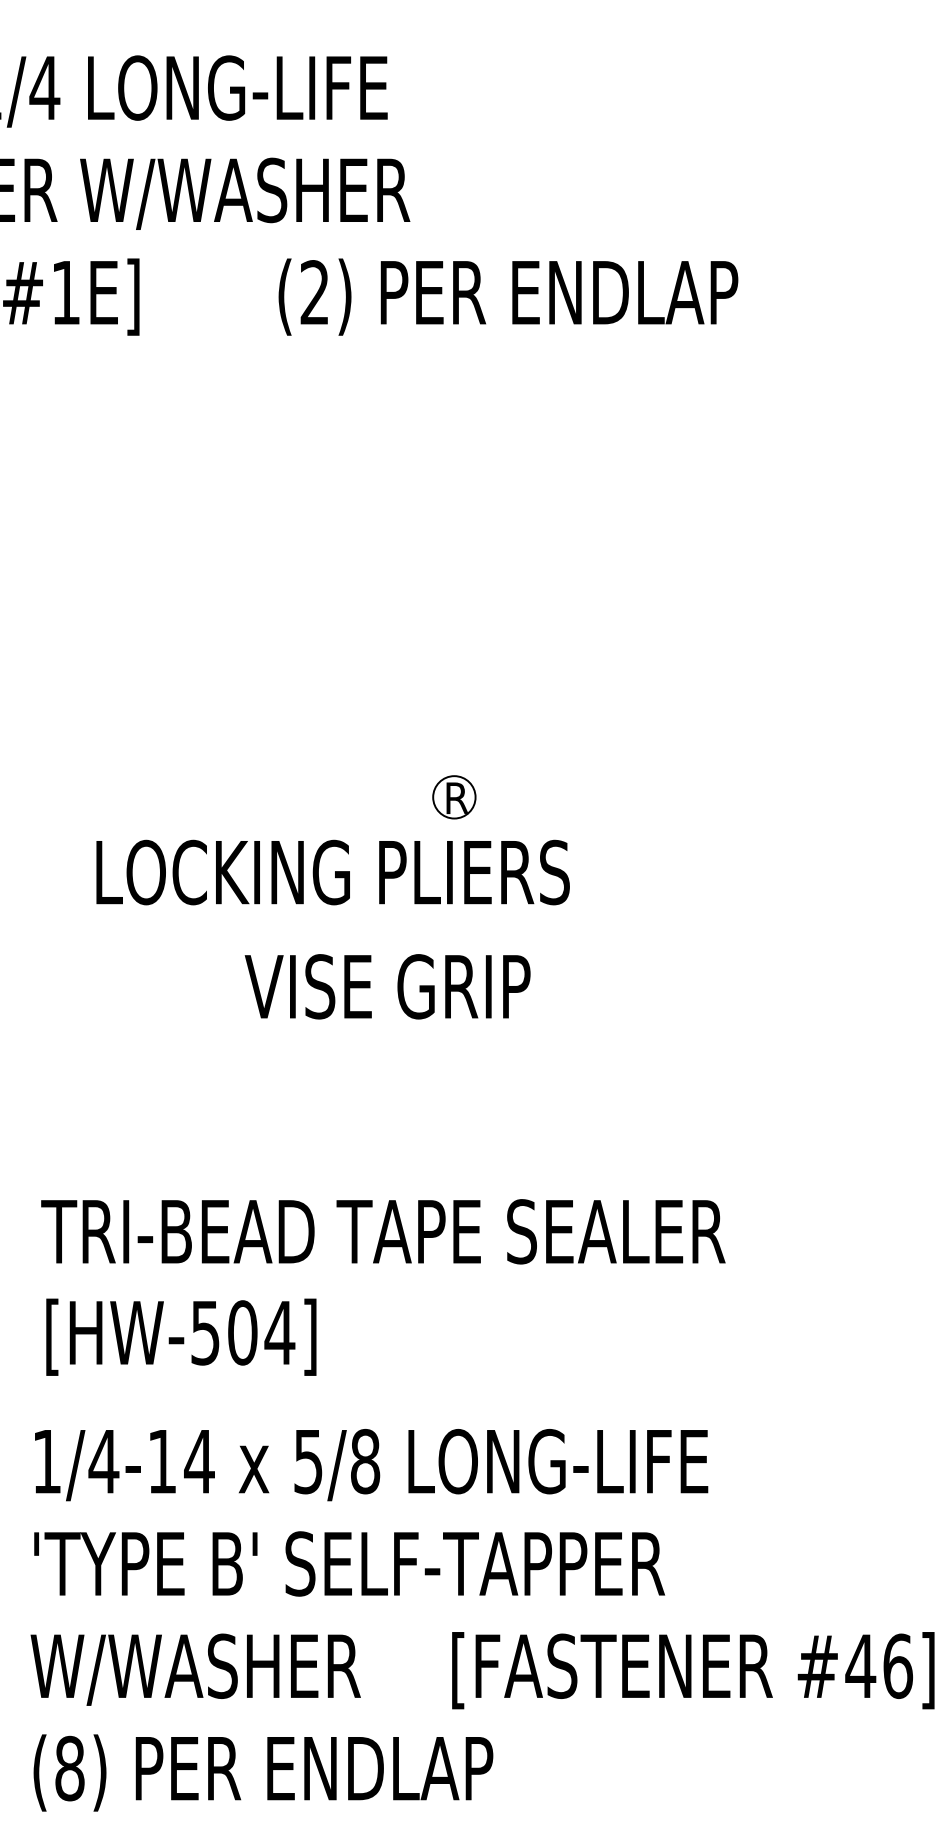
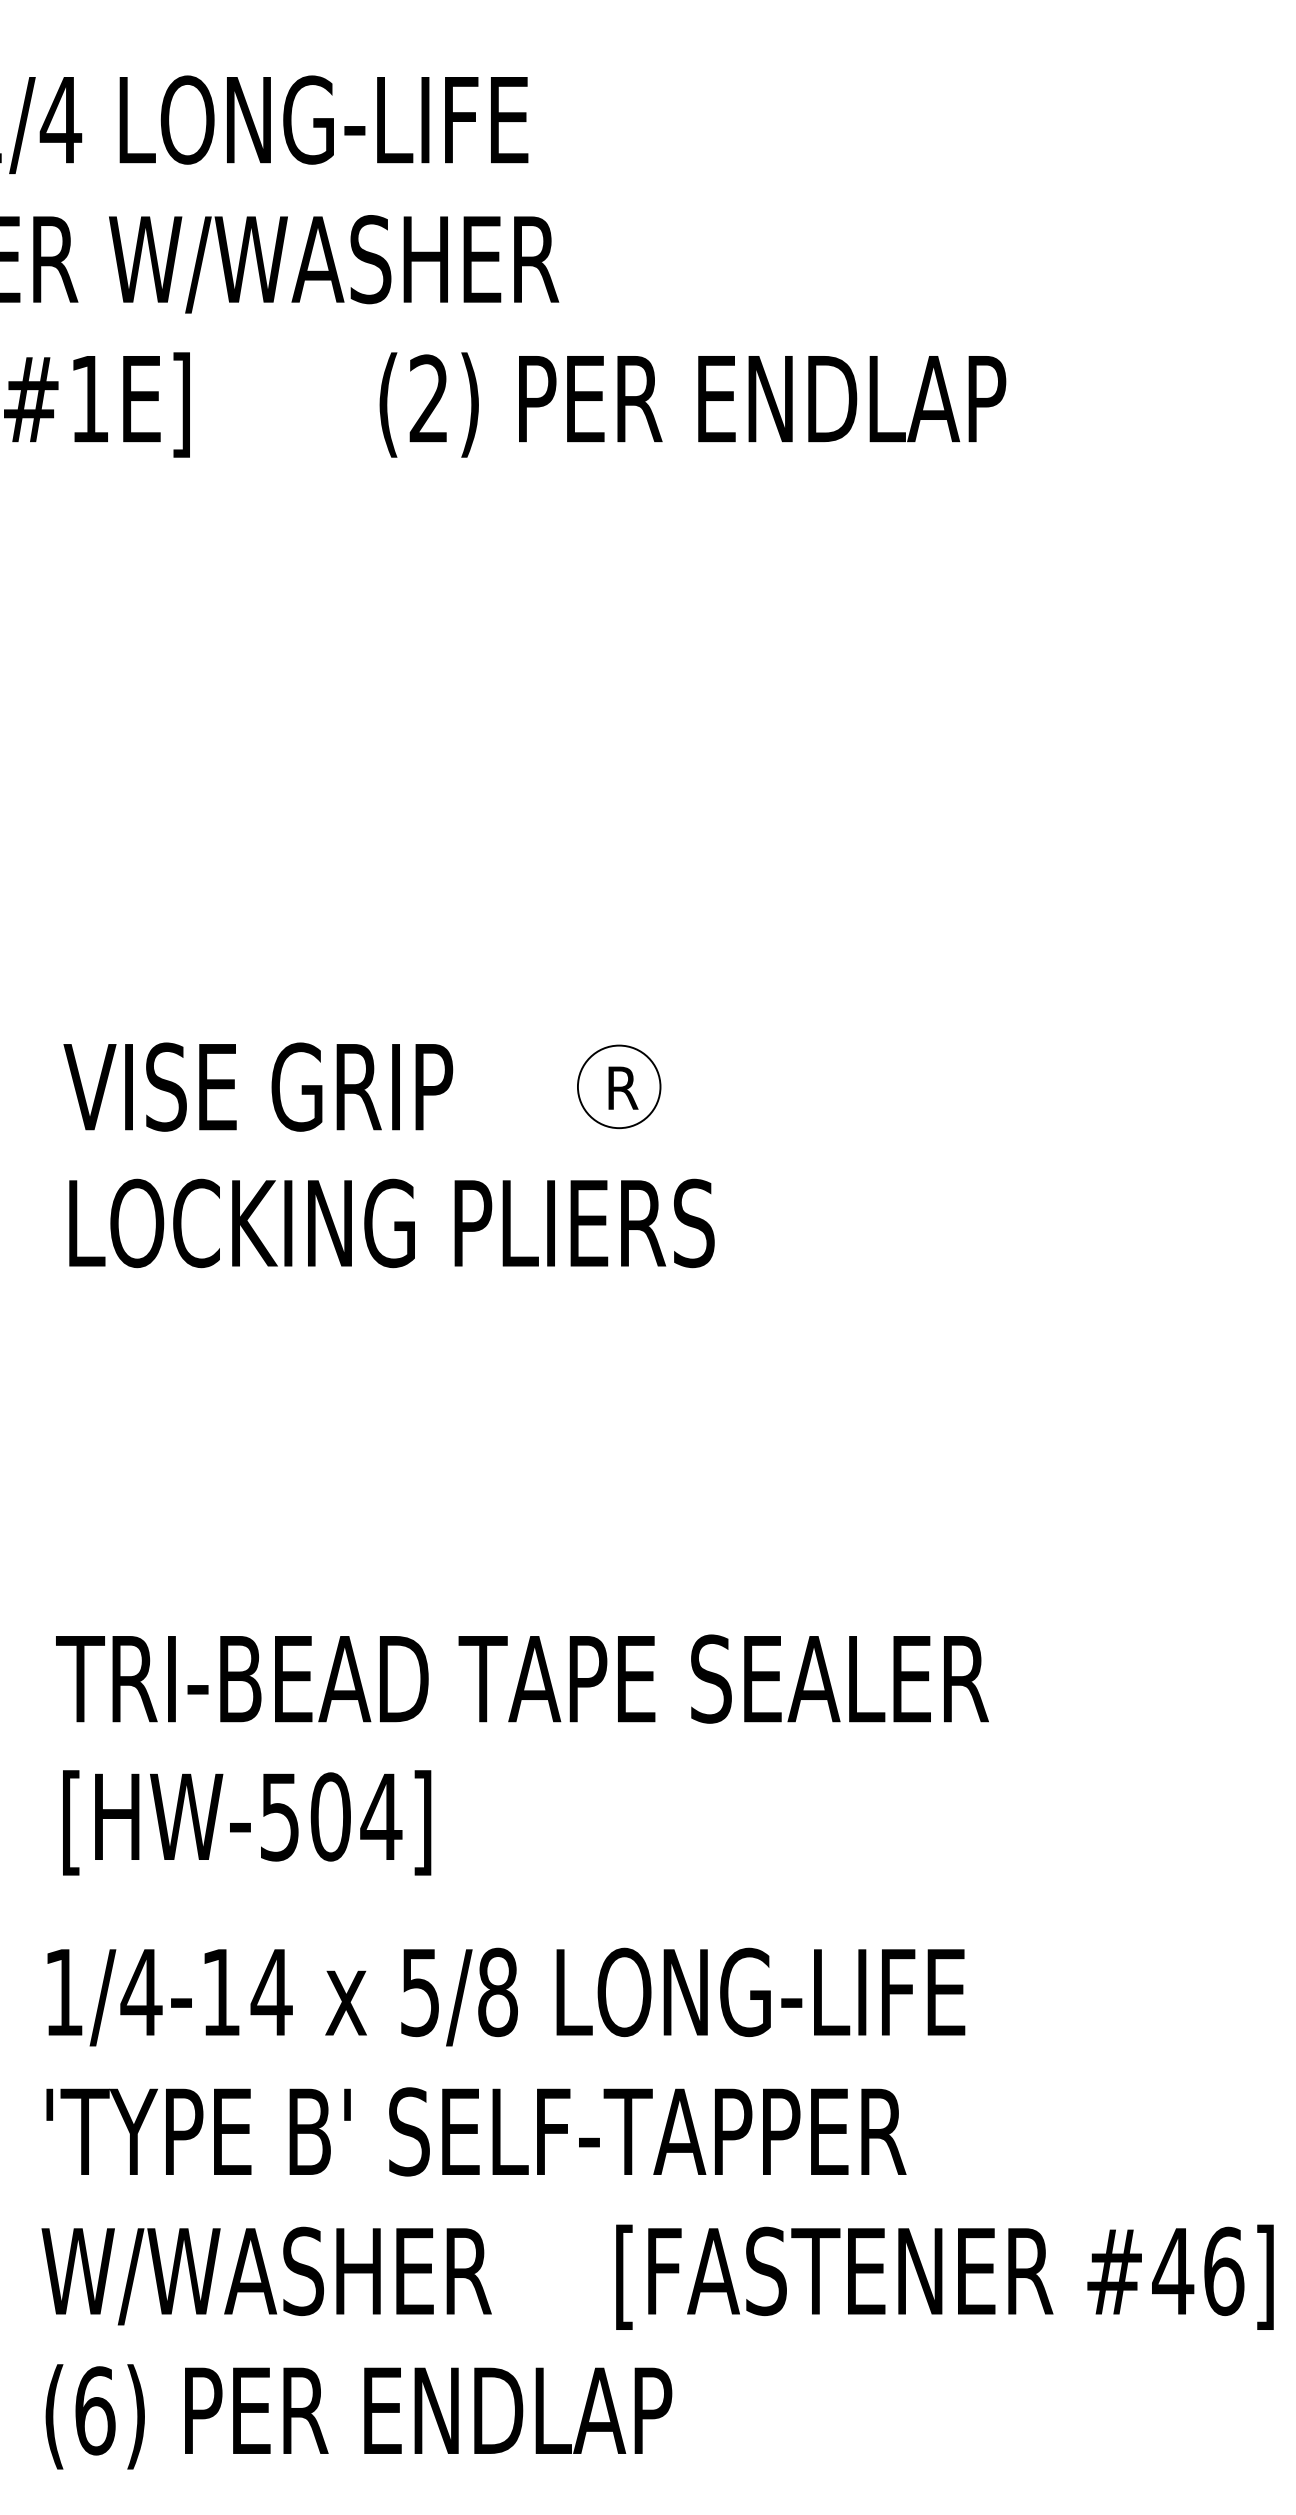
circle: (453, 797) -> (618, 1086), size x1.43
text: (332, 872) -> (391, 1223), moved
text: (387, 986) -> (258, 1086), moved
text: (70, 1768) -> (95, 2410), (8) -> (6)

